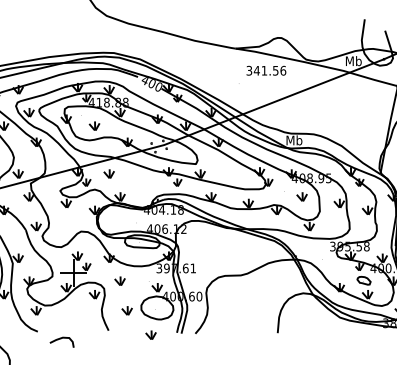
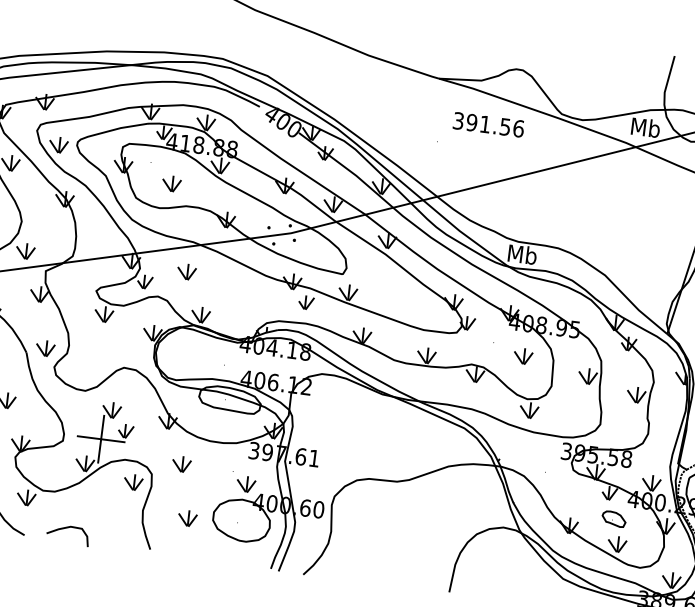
text: (256, 70) -> (471, 122), 341.56 -> 391.56
part: (150, 334) -> (223, 565), removed
curve: (61, 339) -> (67, 529), moved

